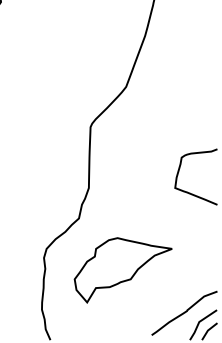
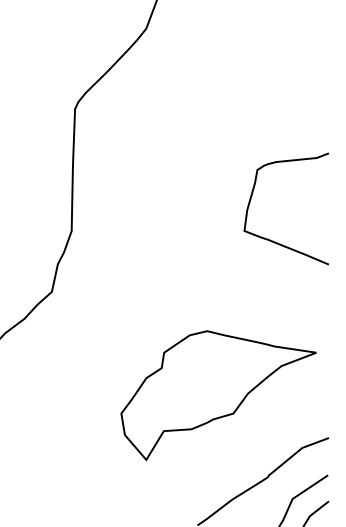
part: (122, 270) -> (216, 395), moved

